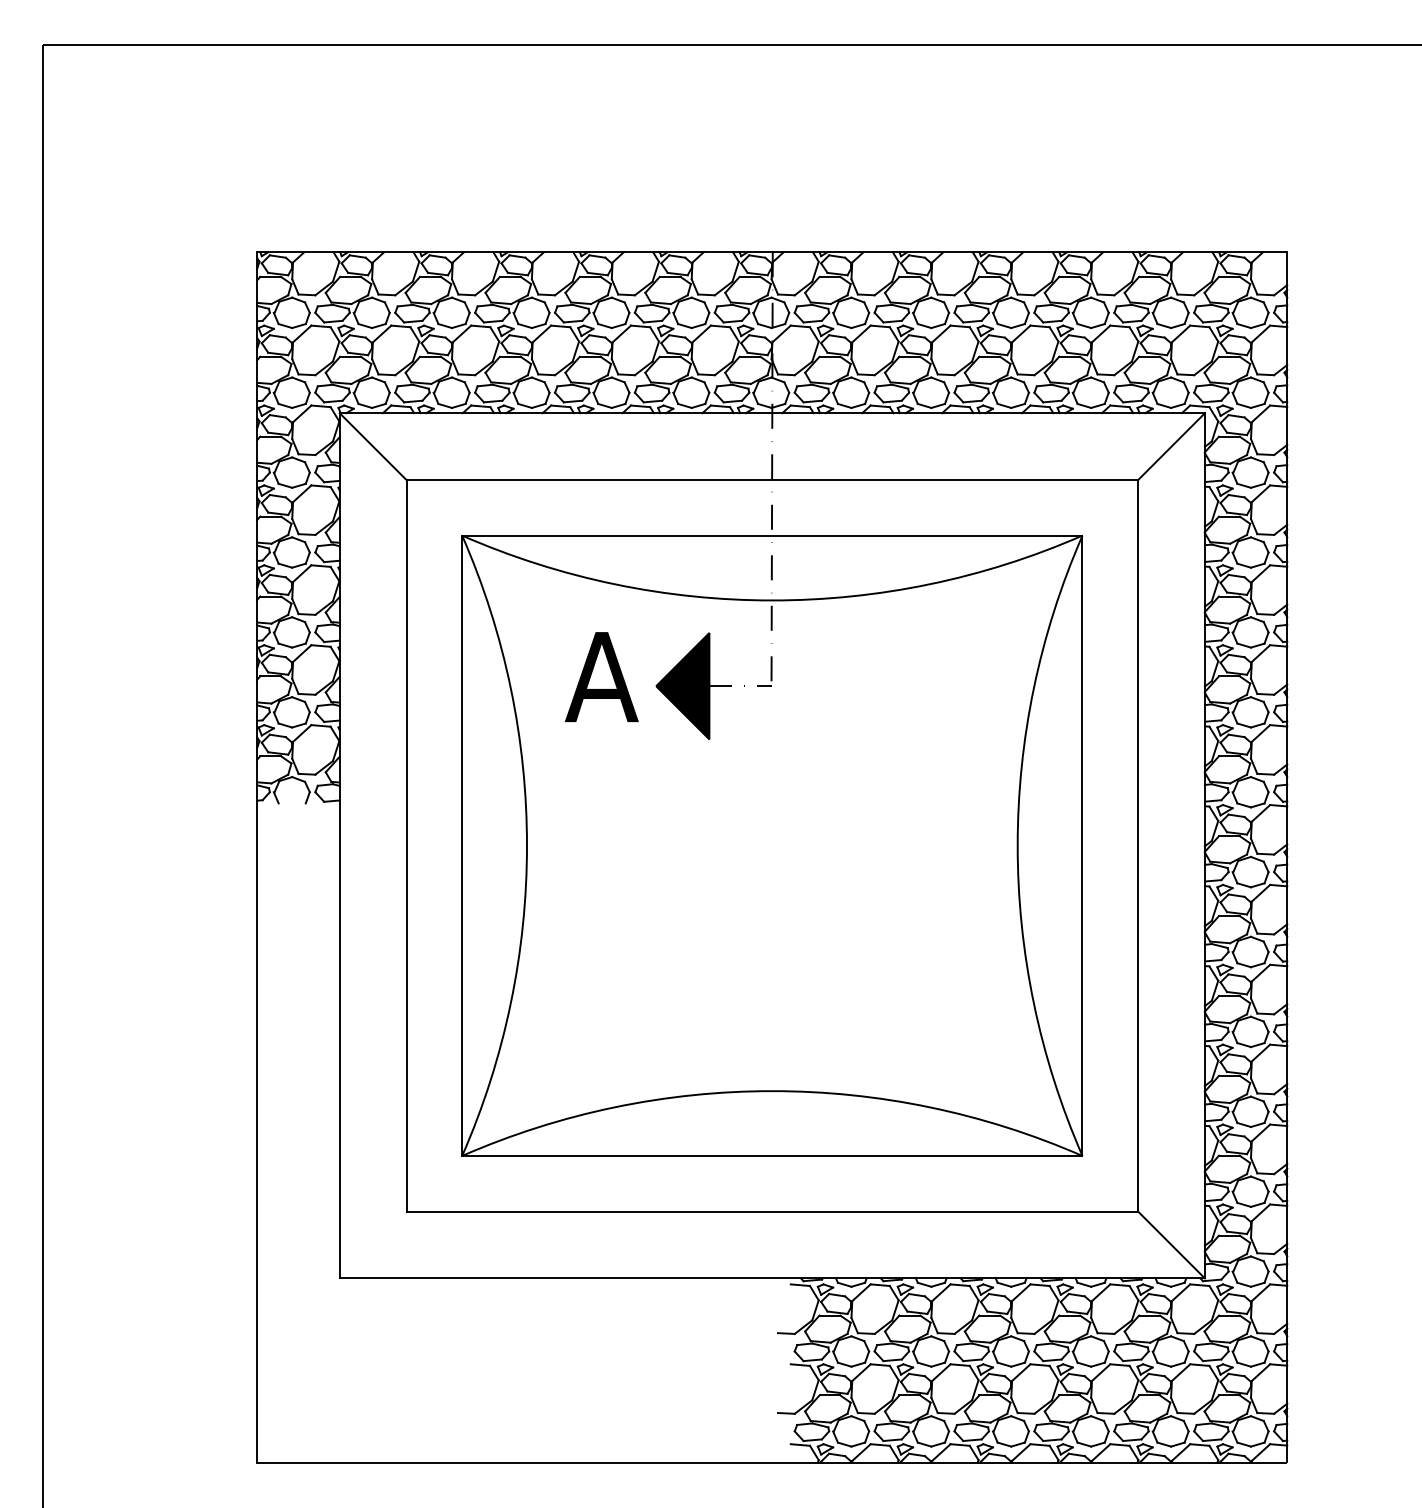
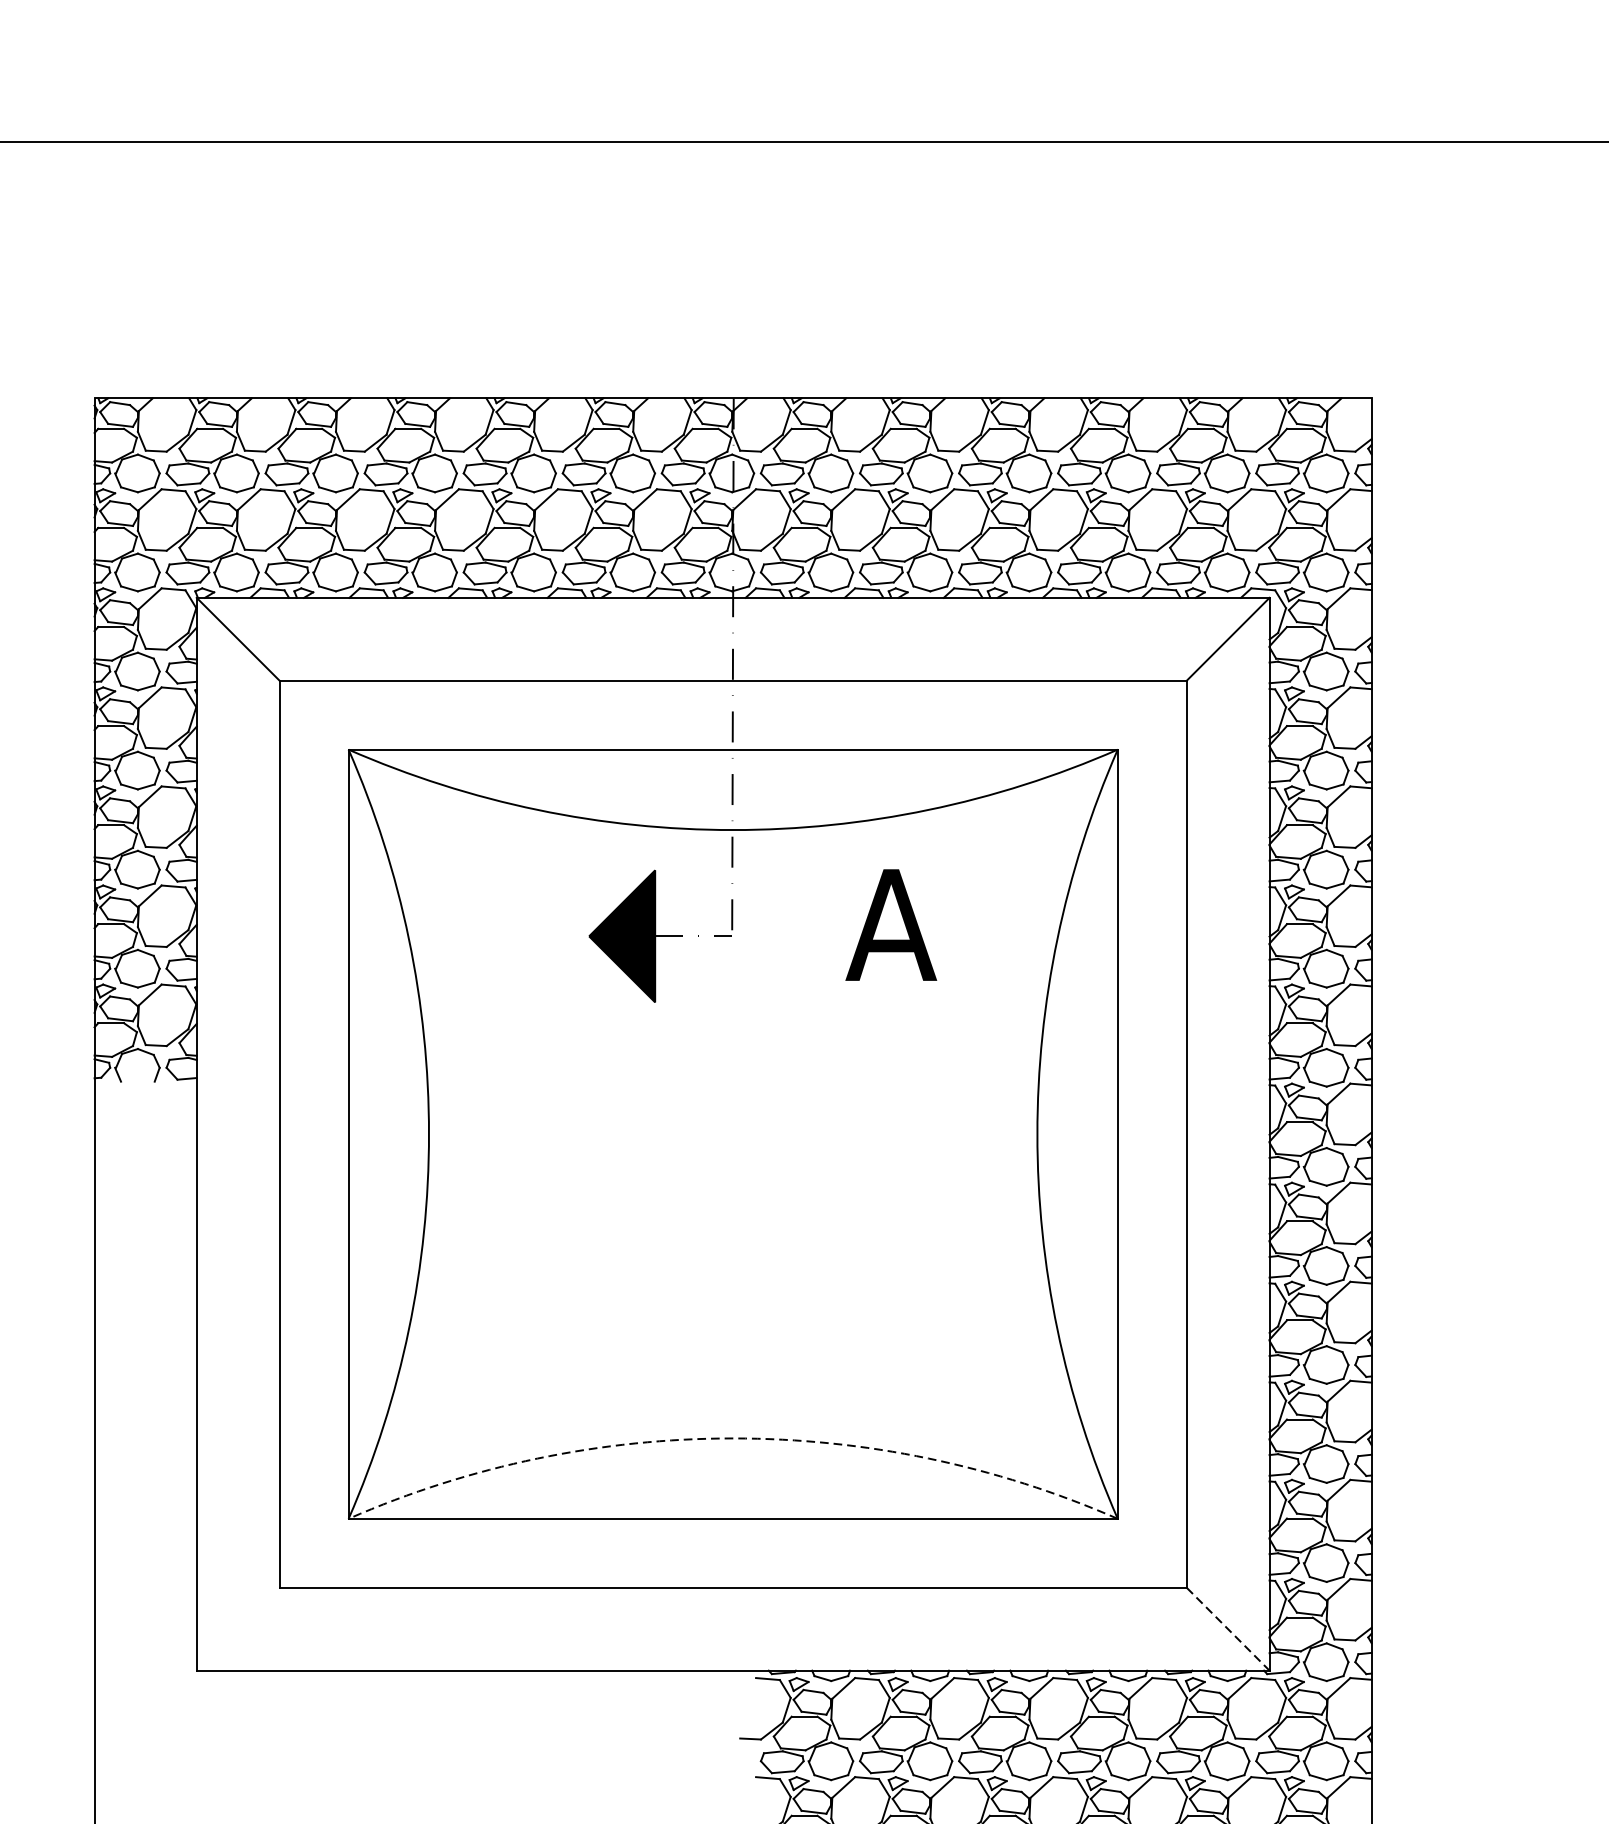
text: (601, 676) -> (890, 924), moved
arc: (772, 1091) -> (733, 1438), solid -> dashed
line: (1171, 1245) -> (1228, 1629), solid -> dashed

